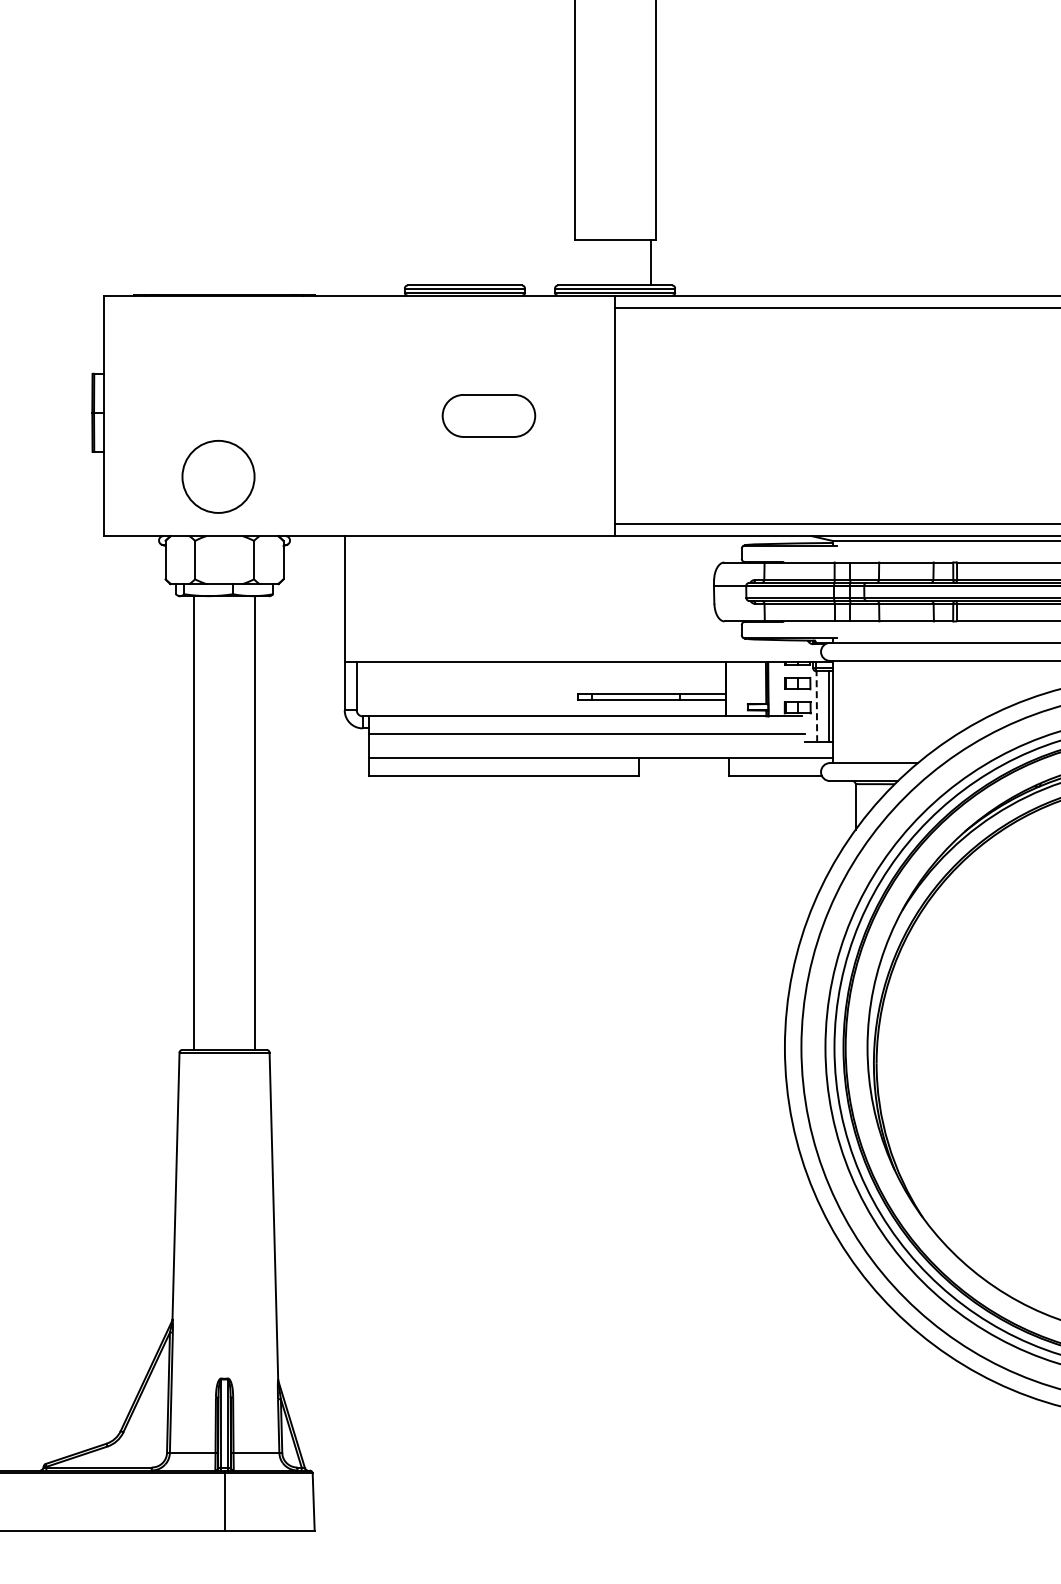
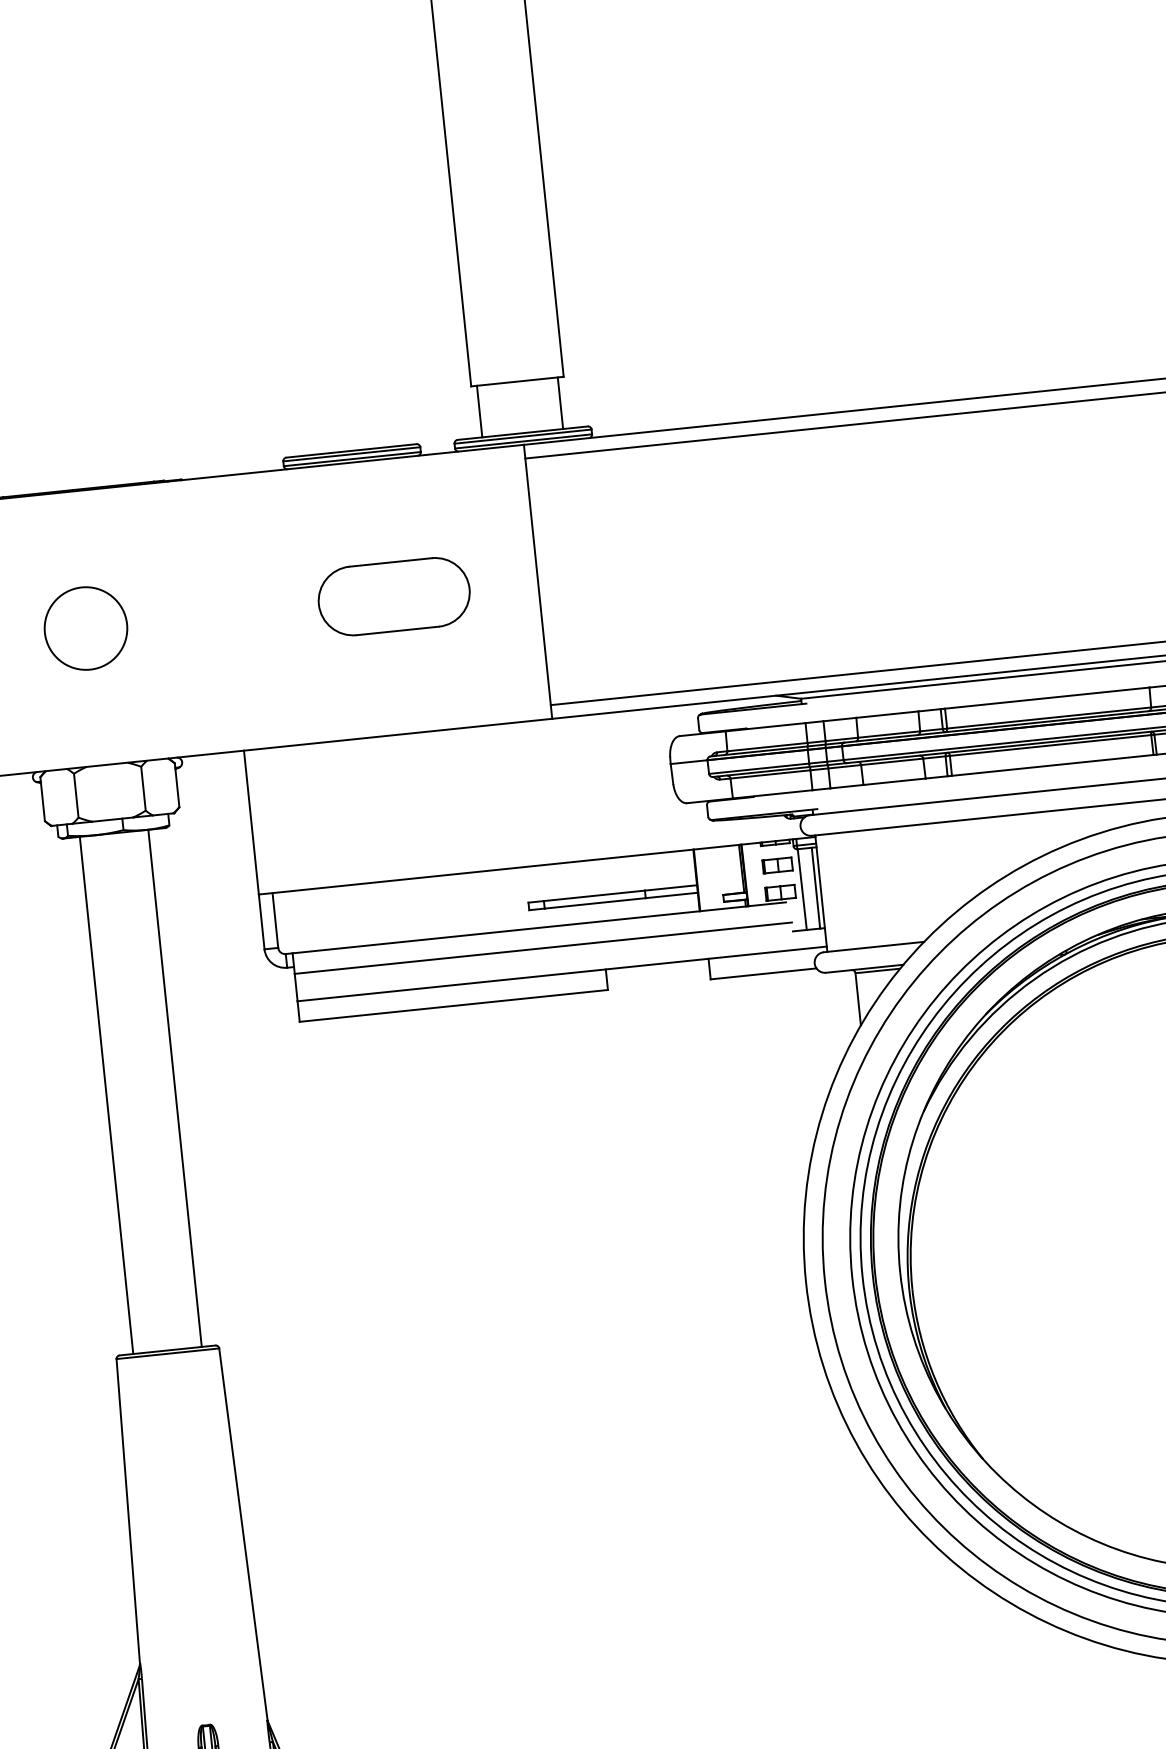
line: (579, 262) -> (479, 411), added
part: (488, 415) -> (393, 596), size x1.43
circle: (218, 476) -> (85, 628), moved
line: (816, 706) -> (801, 889), dashed -> solid

